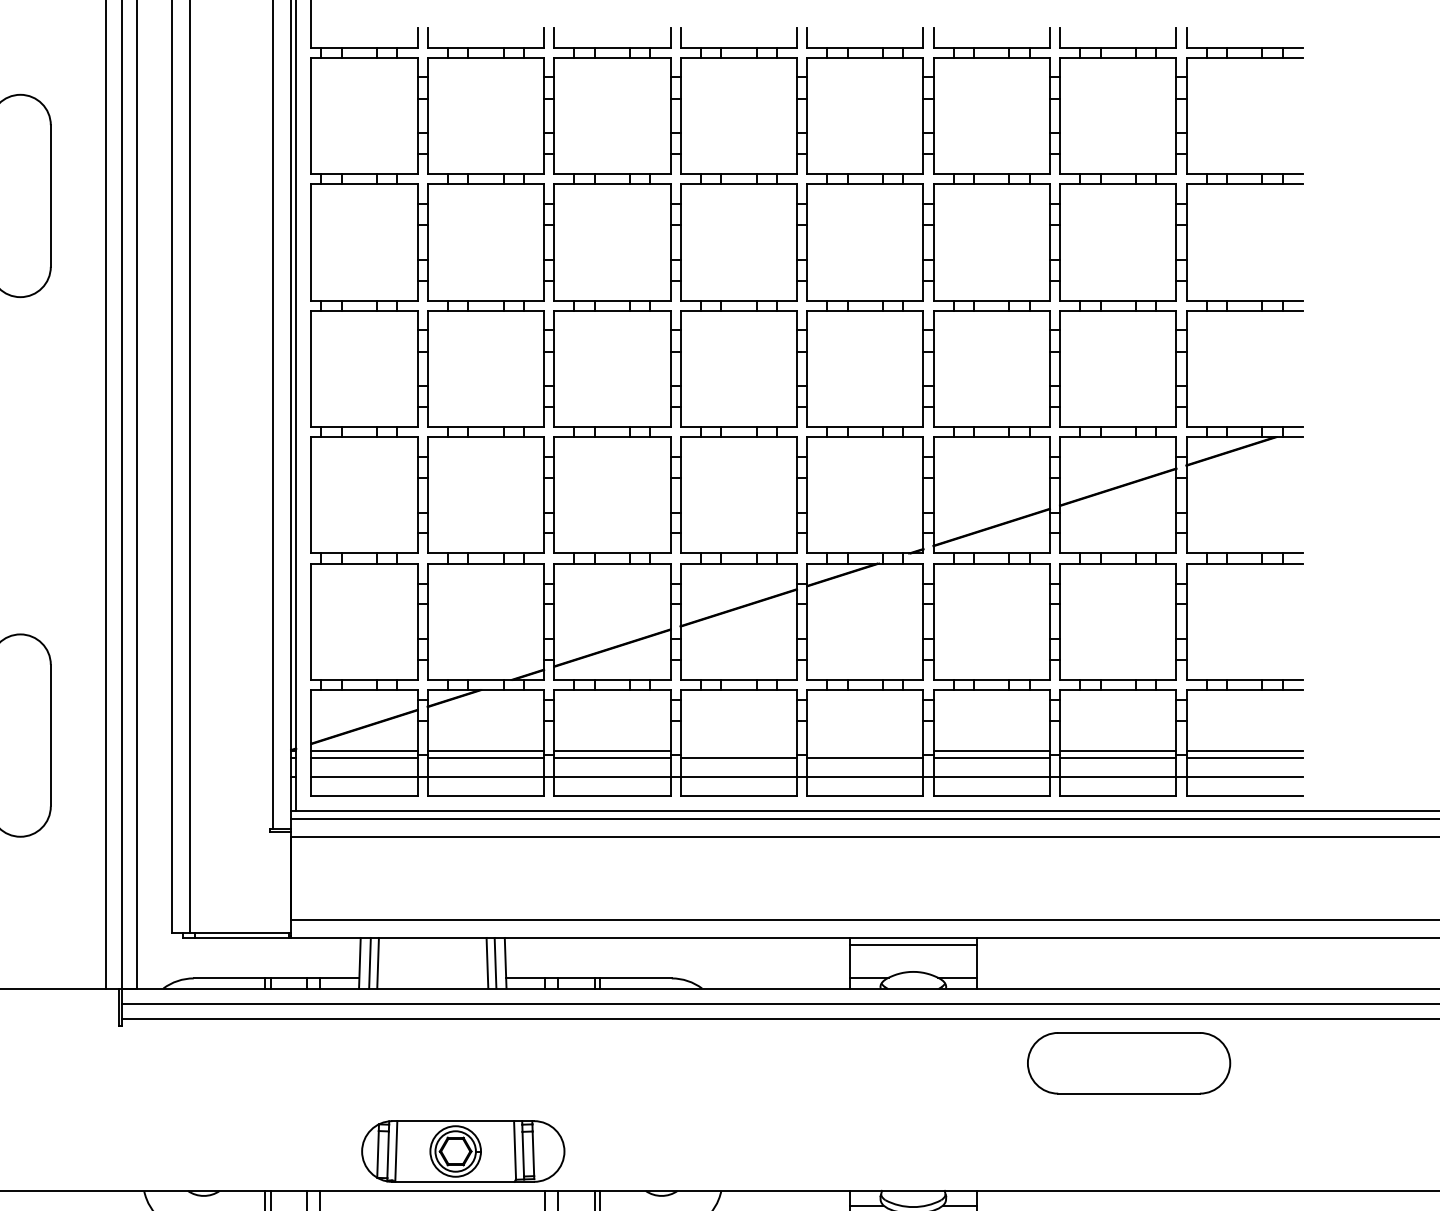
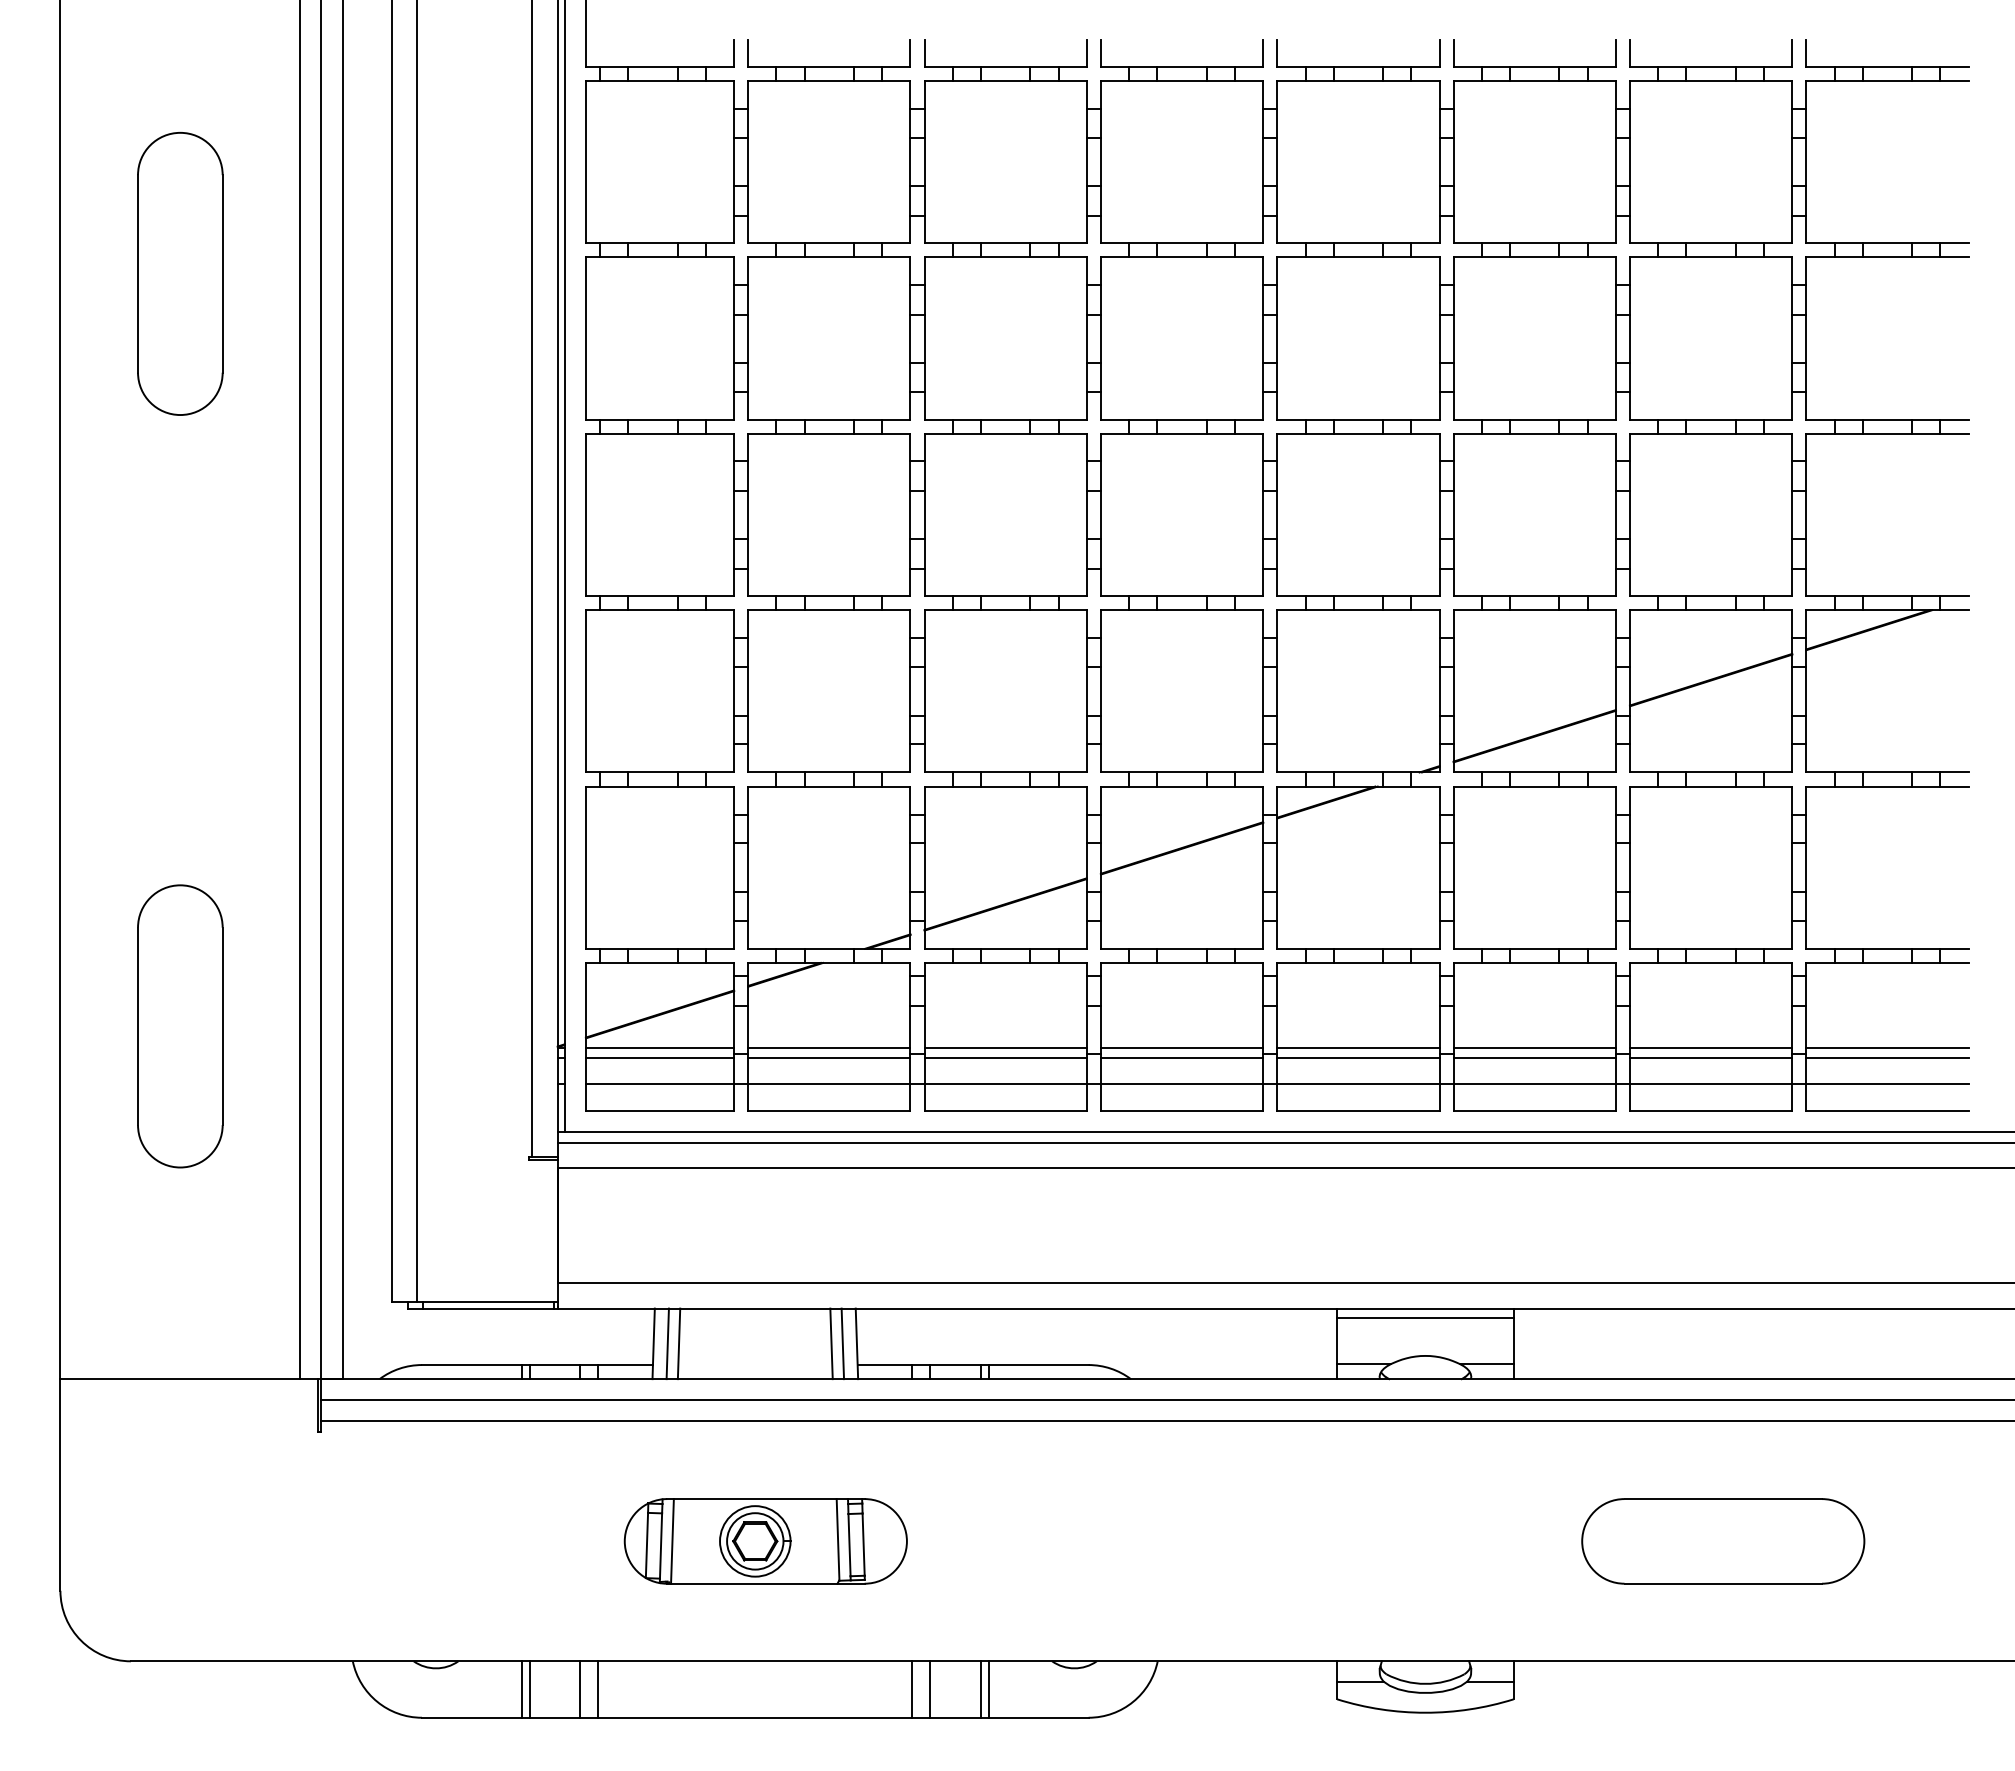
line: (738, 750) -> (1181, 1047), added
line: (865, 750) -> (1358, 1047), added
part: (1129, 1063) -> (1723, 1541), moved
part: (463, 1151) -> (765, 1541), moved

